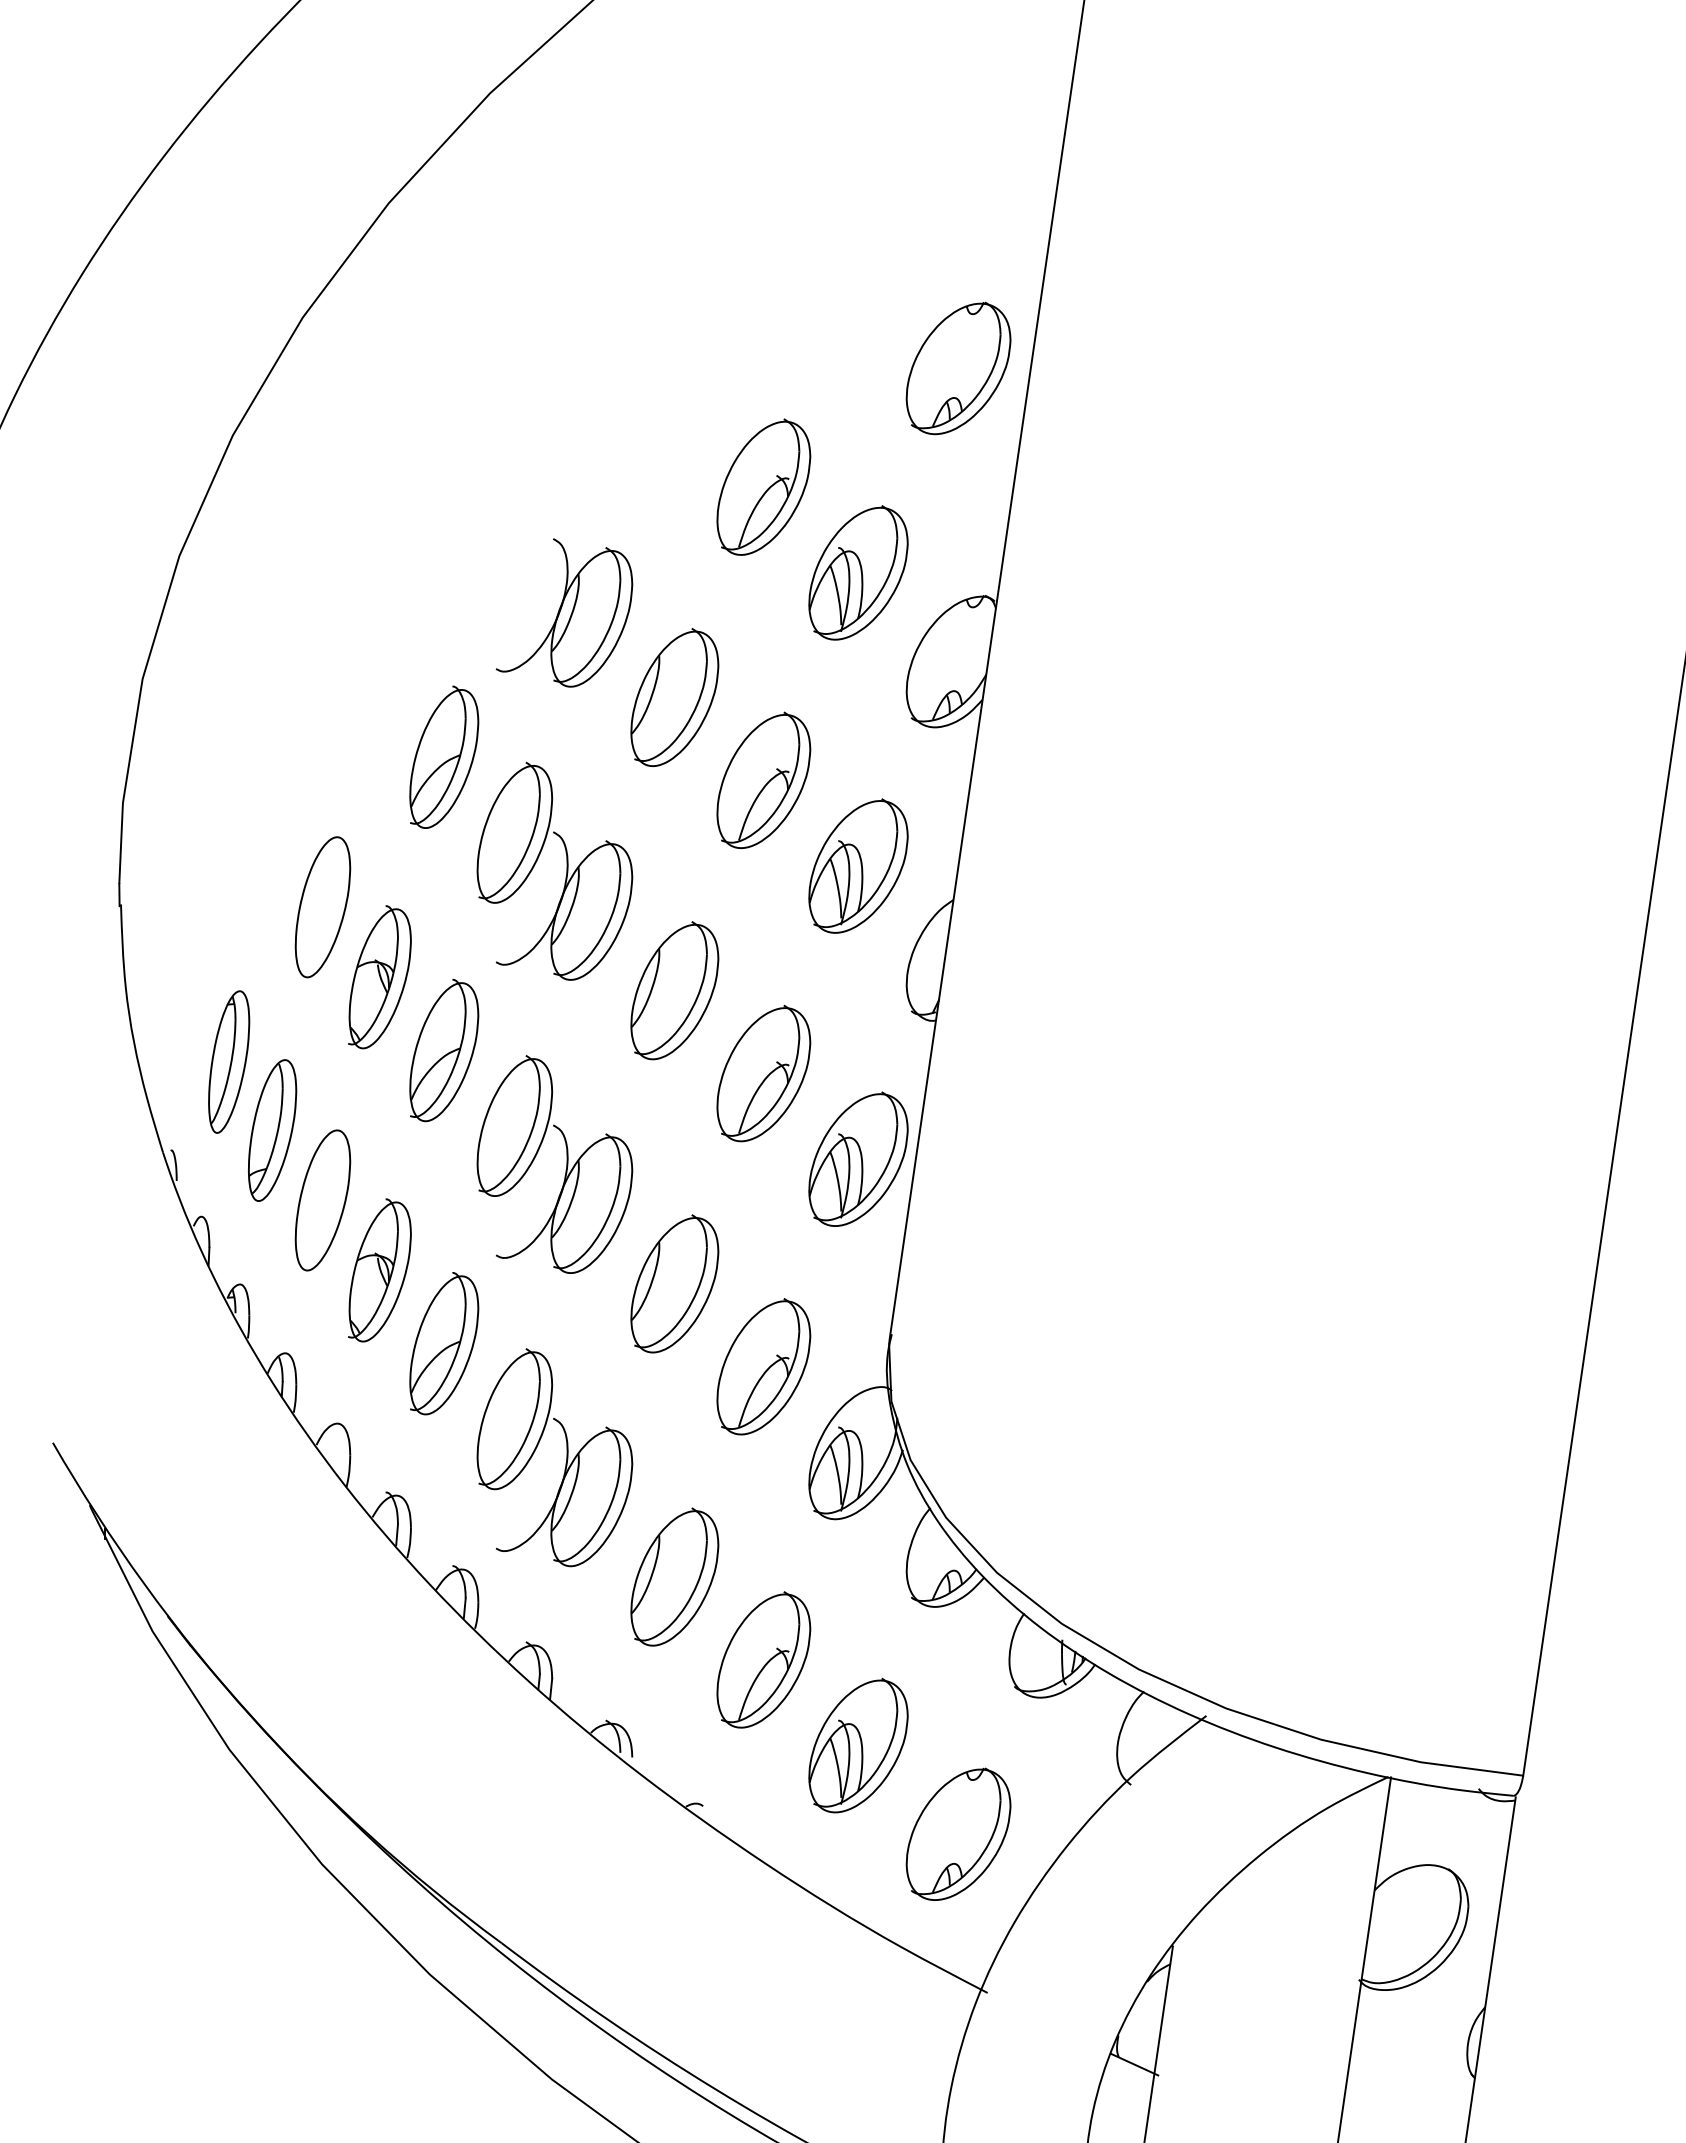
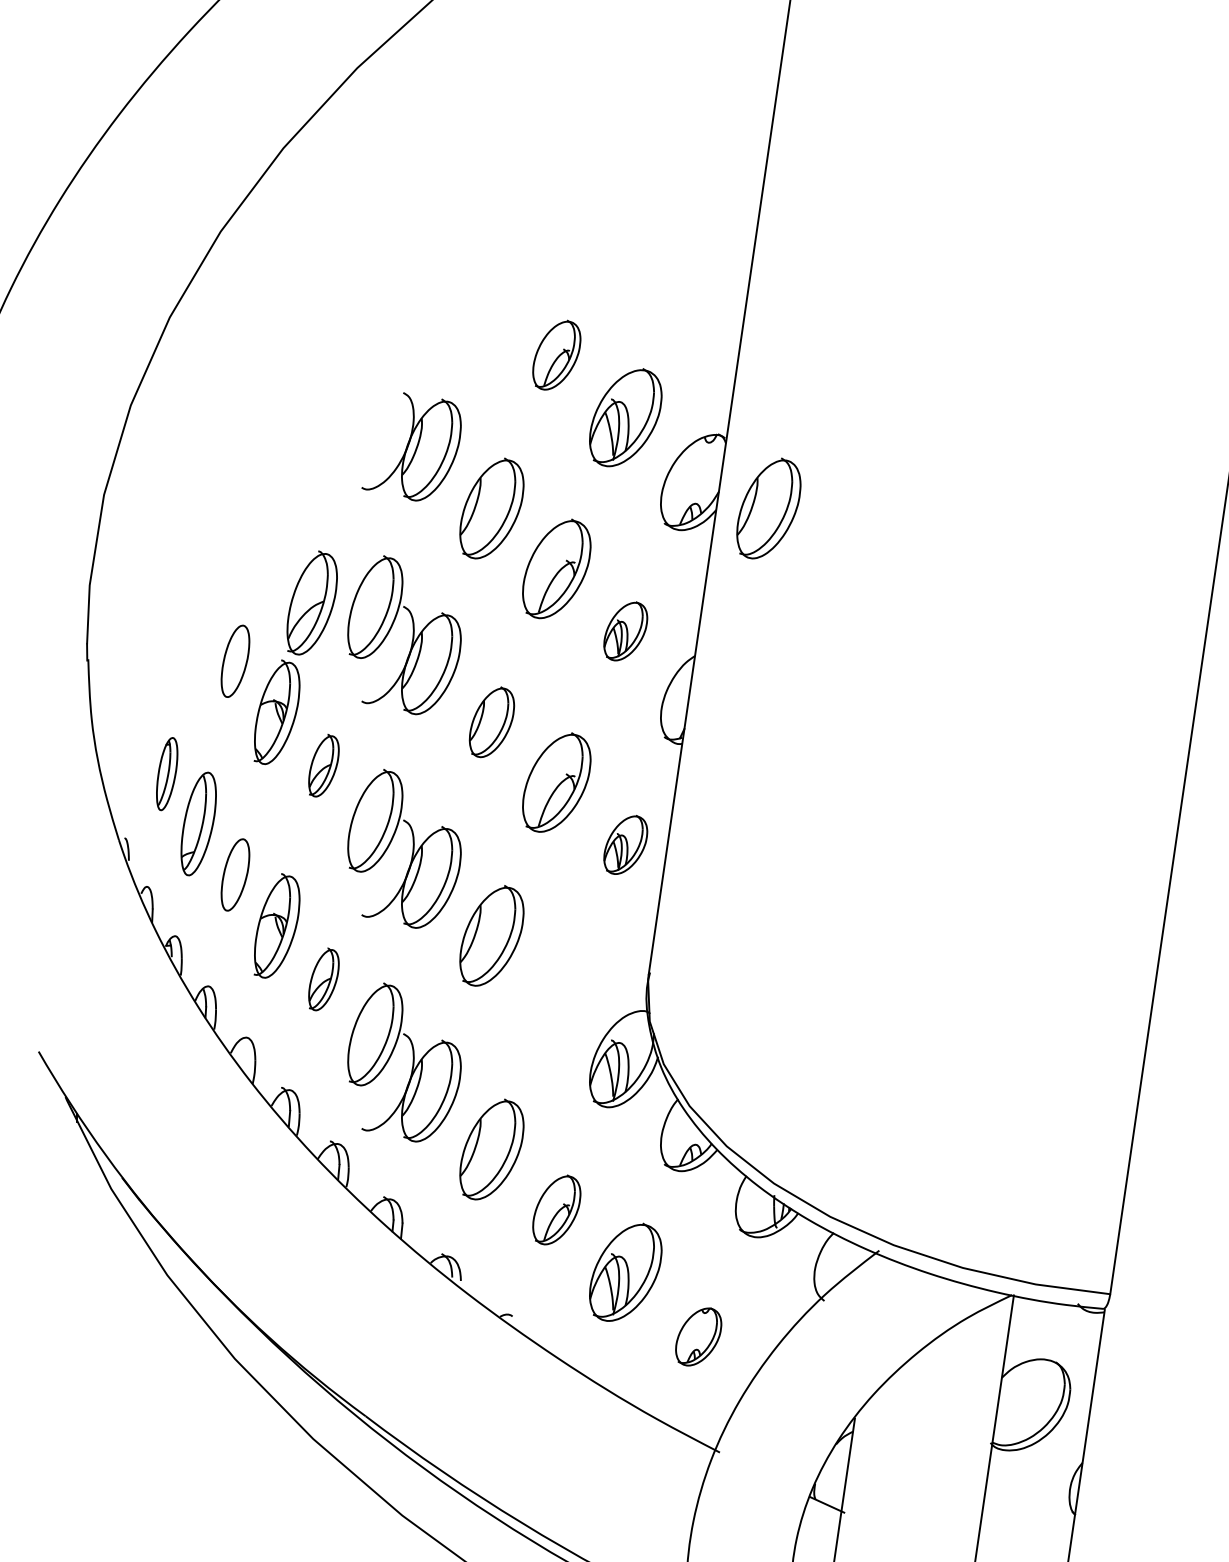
part: (958, 368) -> (698, 268), removed
part: (763, 486) -> (556, 354), size x0.7
part: (1054, 697) -> (768, 508), added
part: (444, 756) -> (312, 602), moved
part: (858, 865) -> (625, 630), size x0.6
part: (322, 907) -> (235, 661), size x0.7
part: (674, 990) -> (491, 721), size x0.7
part: (444, 1050) -> (324, 765), size x0.6
part: (229, 1061) -> (167, 773), size x0.7
part: (858, 1158) -> (625, 844), size x0.6
part: (322, 1200) -> (235, 875), size x0.7
part: (444, 1343) -> (324, 979), size x0.6
part: (763, 1366) -> (556, 995), removed
part: (763, 1659) -> (556, 1209), size x0.7
part: (958, 1833) -> (698, 1336), size x0.6

